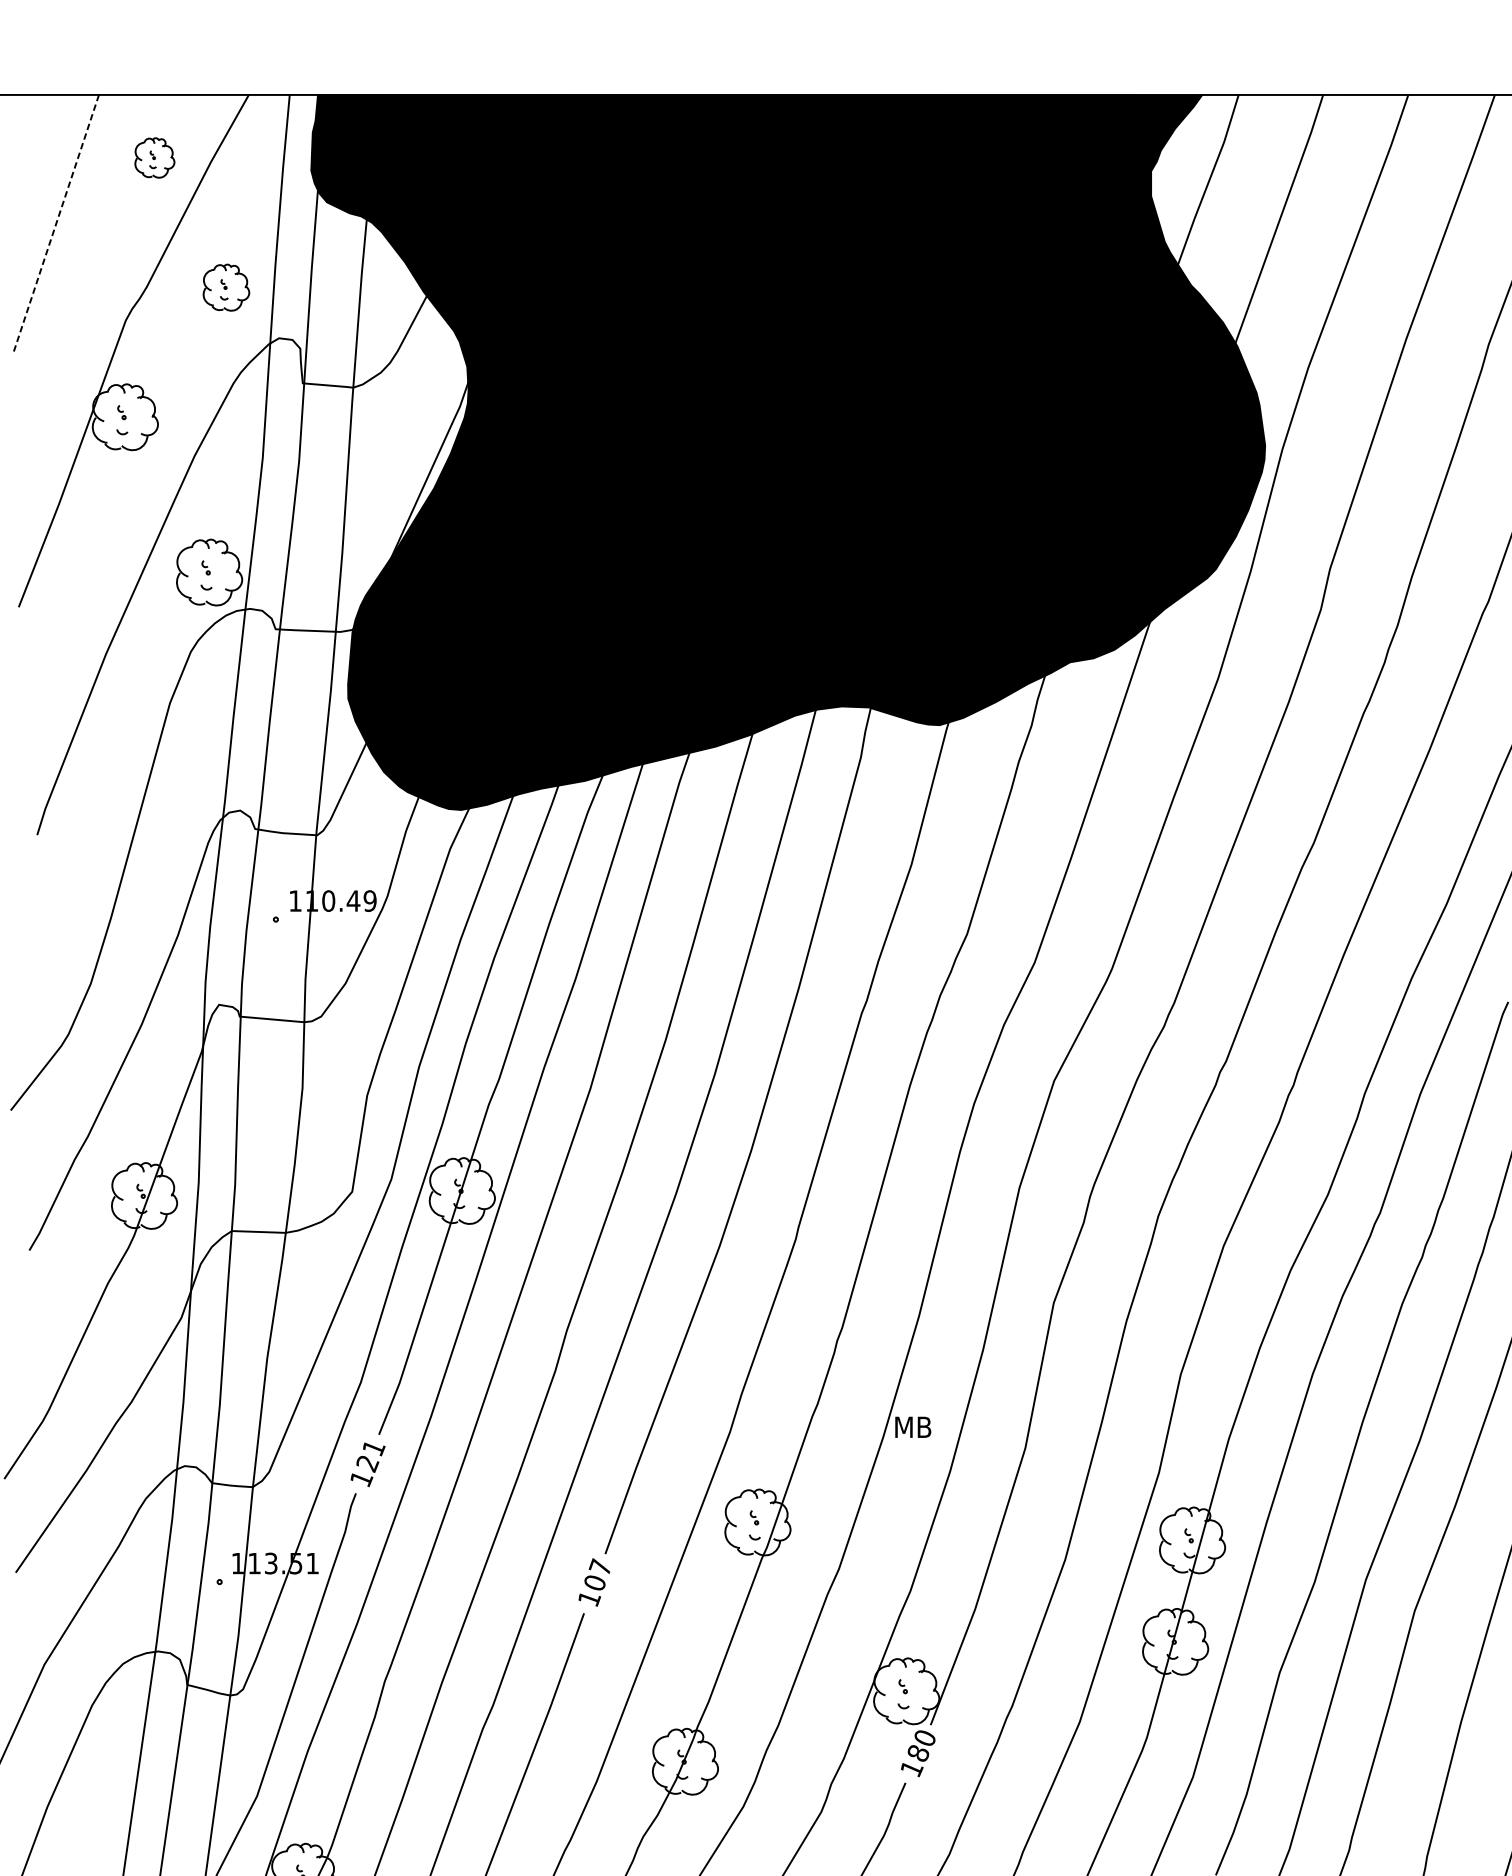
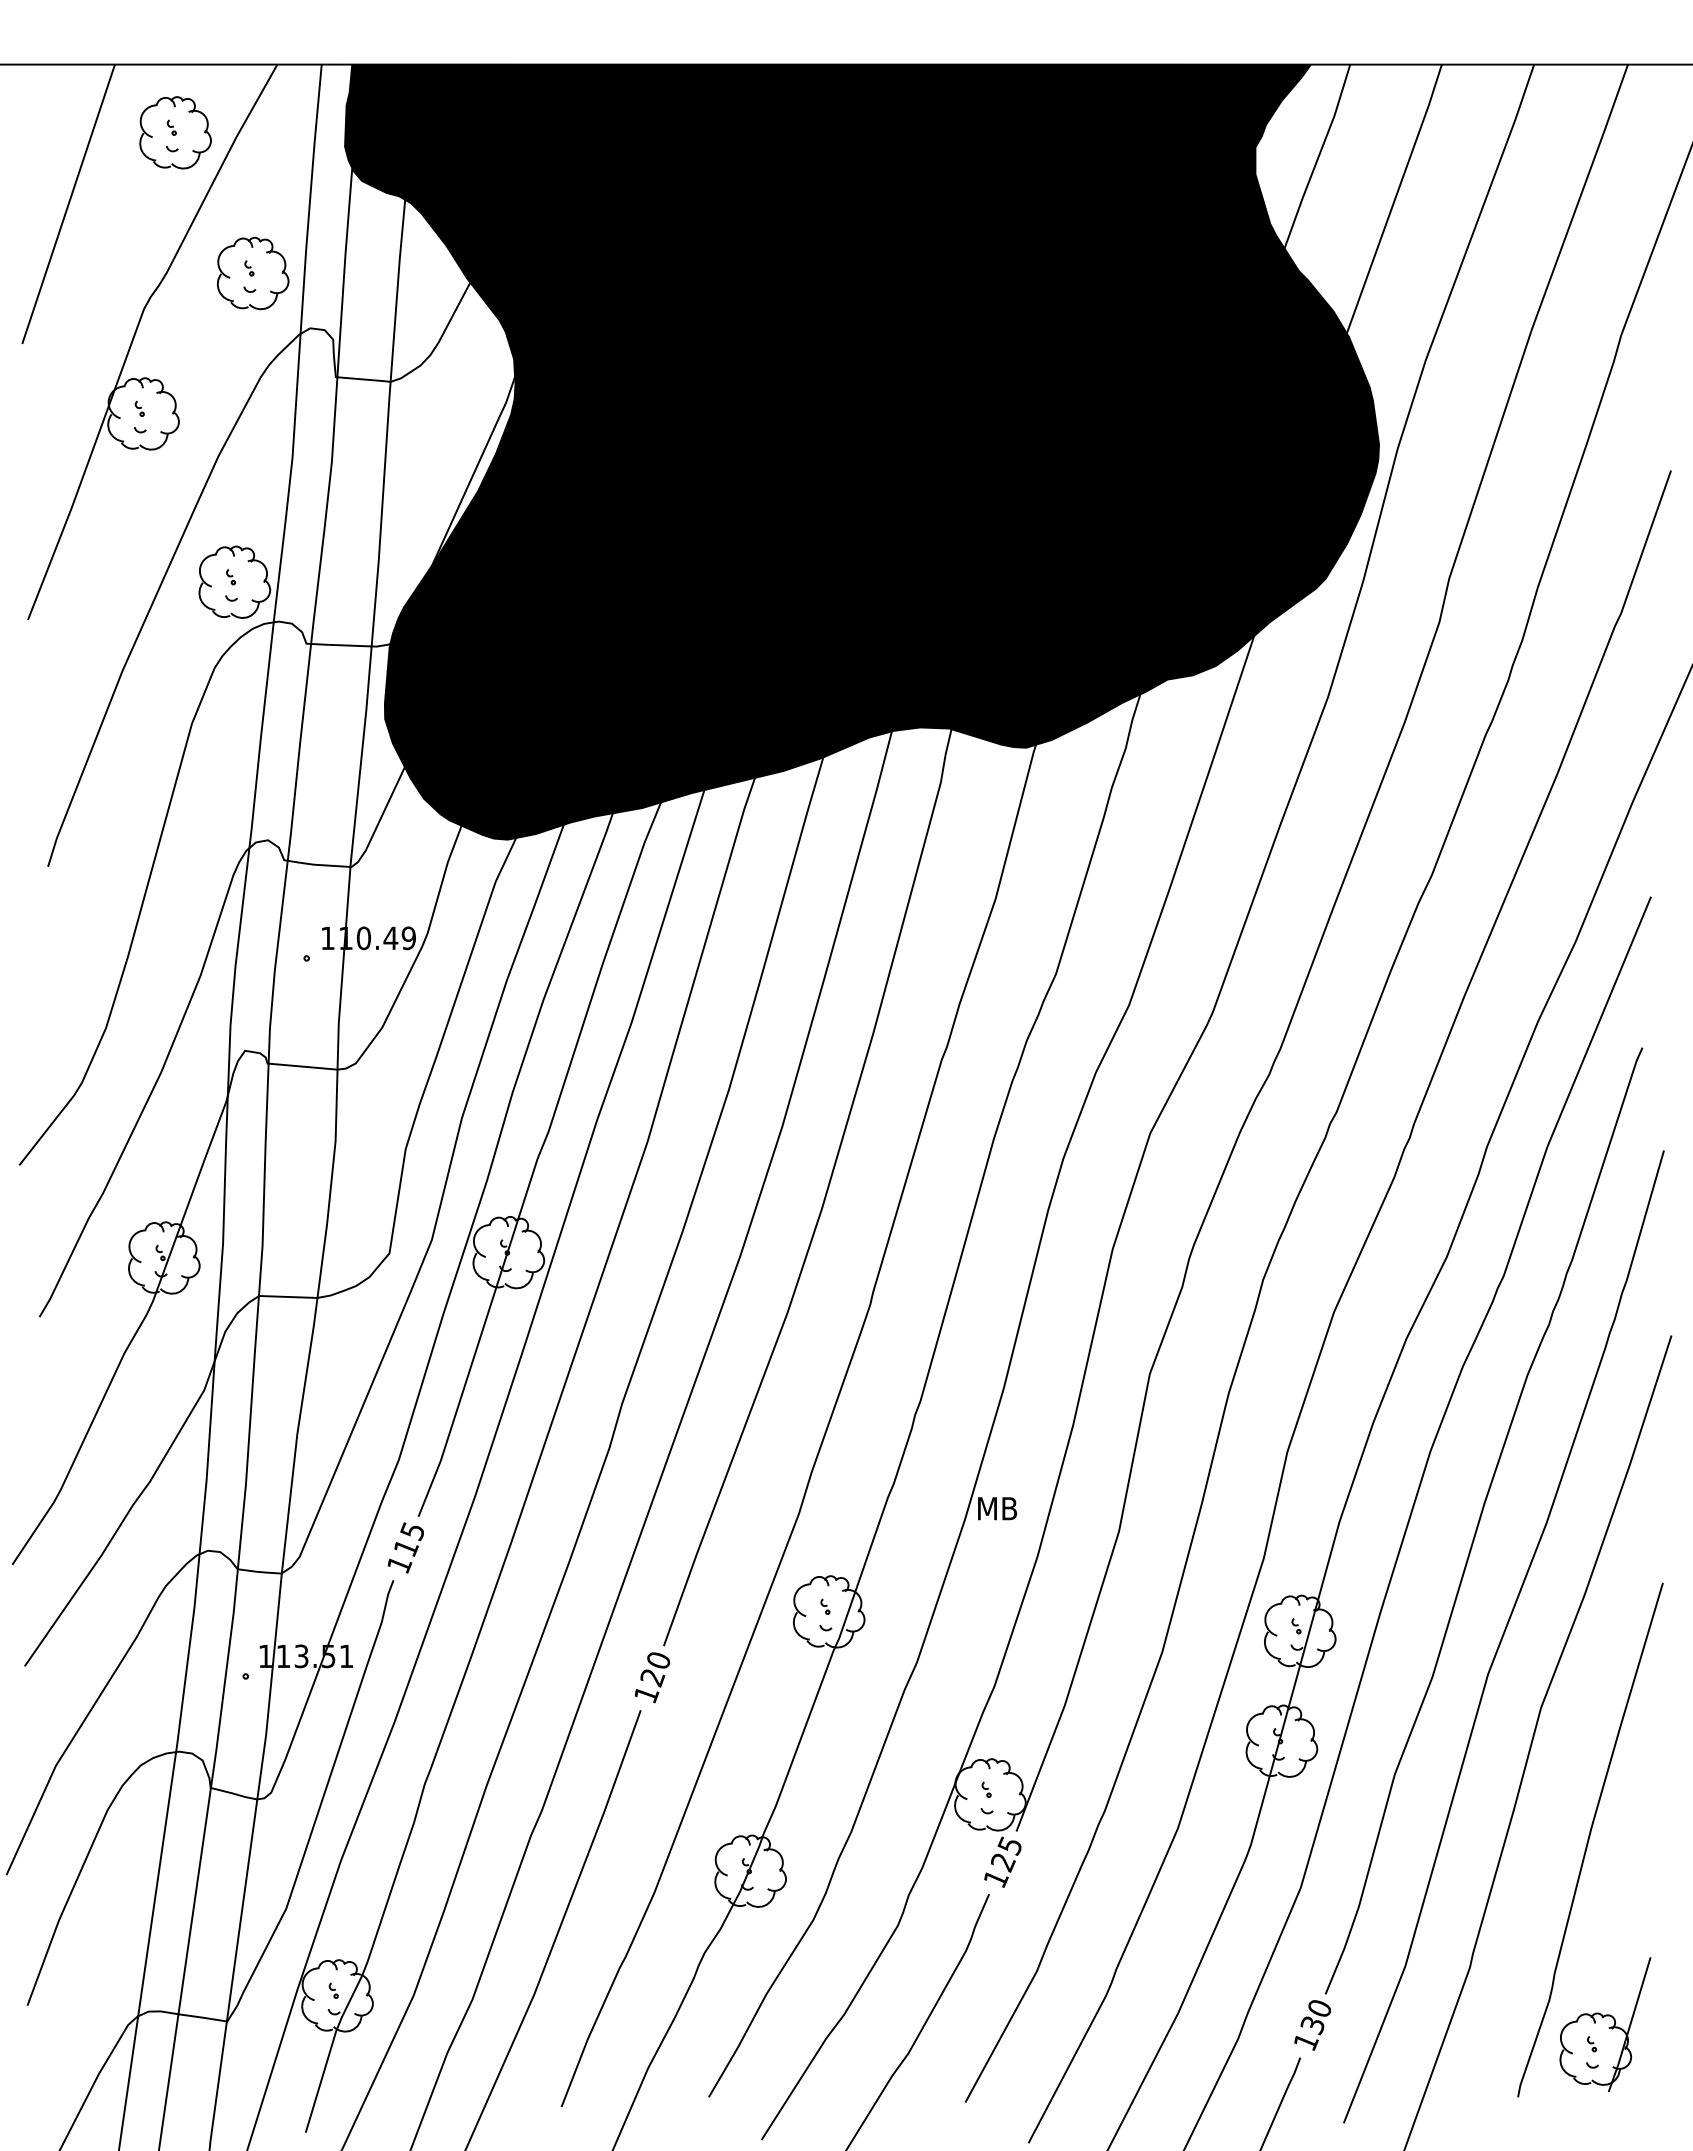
part: (154, 157) -> (175, 132), size x1.67
line: (56, 224) -> (68, 204), dashed -> solid
part: (225, 287) -> (252, 273), size x1.43
text: (370, 1456) -> (409, 1540), 121 -> 115
text: (597, 1574) -> (655, 1668), 107 -> 120
text: (921, 1746) -> (1006, 1854), 180 -> 125

